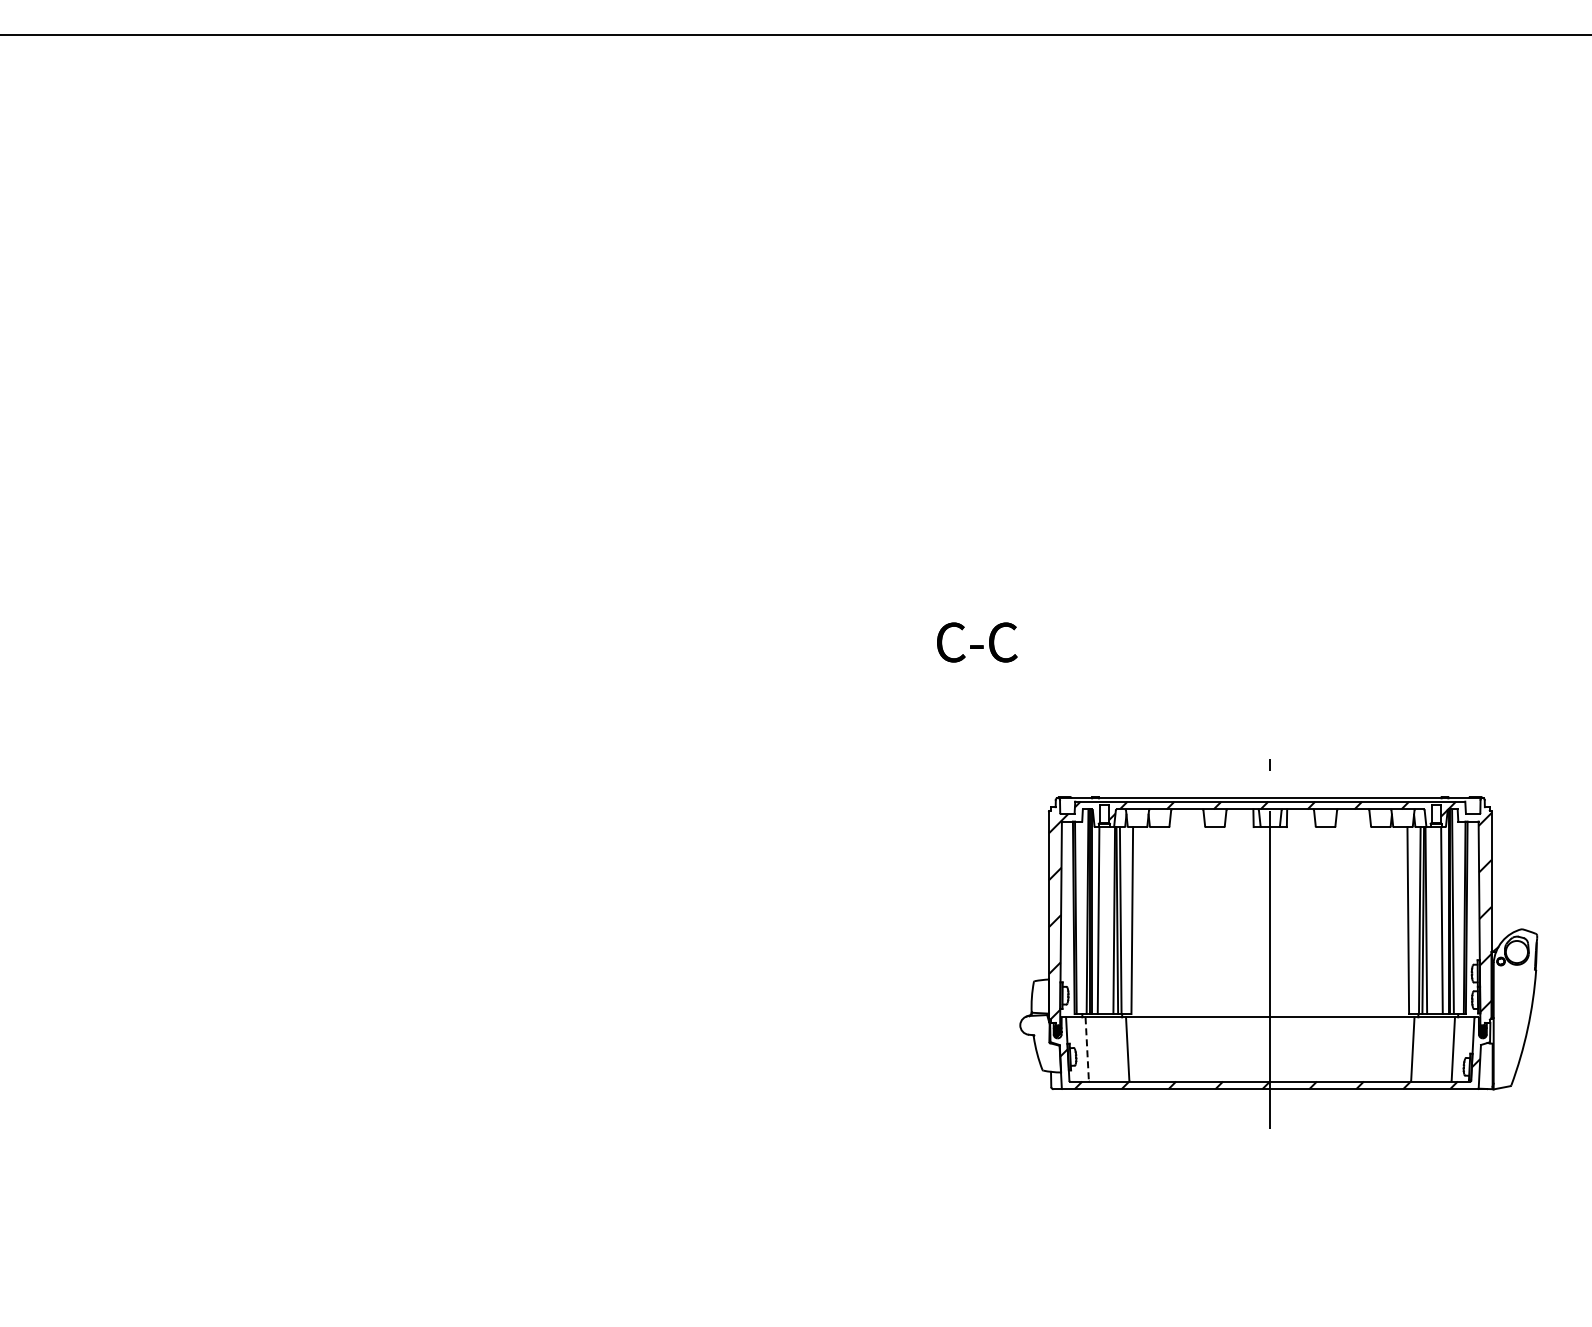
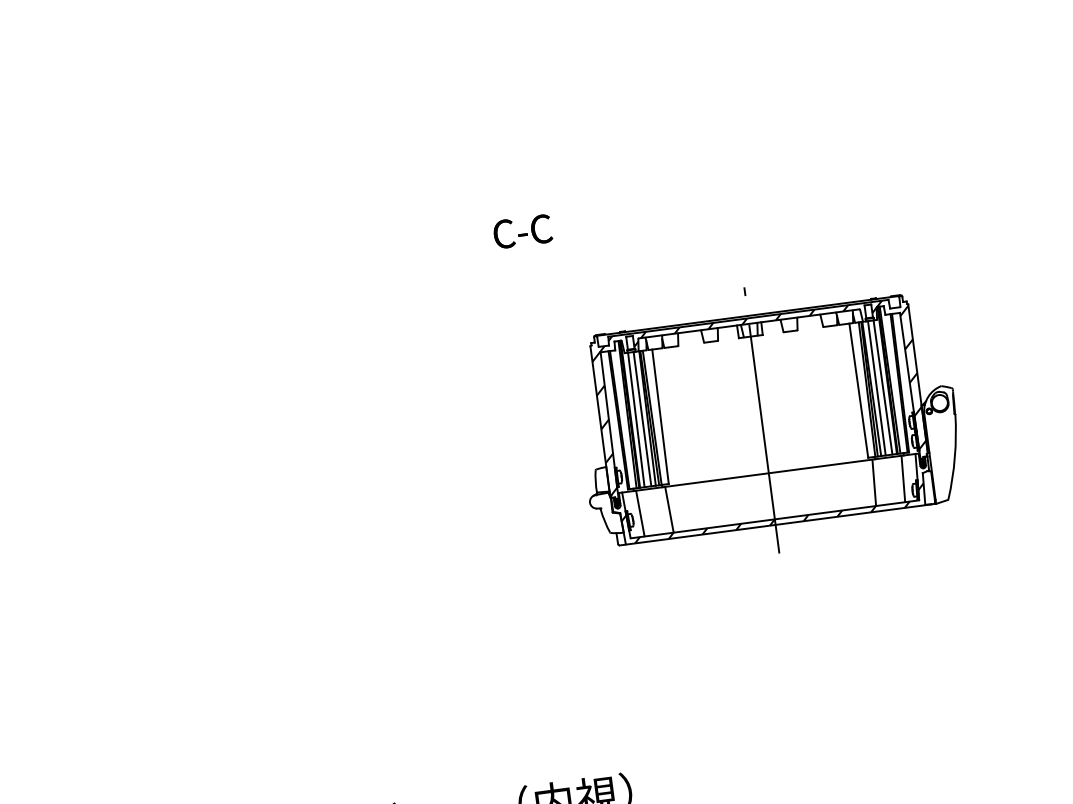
line: (1107, 920) -> (642, 419), added
line: (1433, 920) -> (876, 388), added
line: (1087, 1049) -> (640, 513), dashed -> solid

